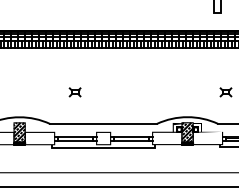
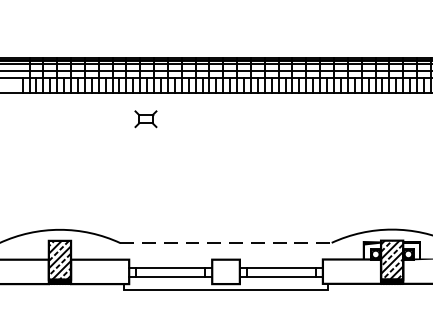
part: (74, 92) -> (144, 119), moved
line: (104, 123) -> (227, 242), solid -> dashed

